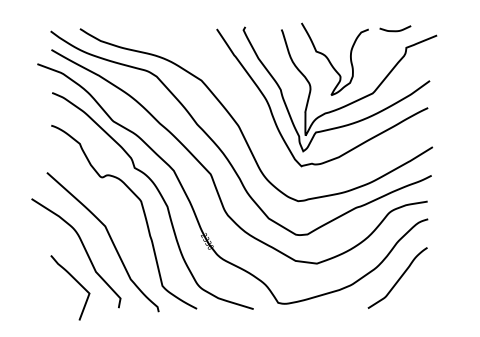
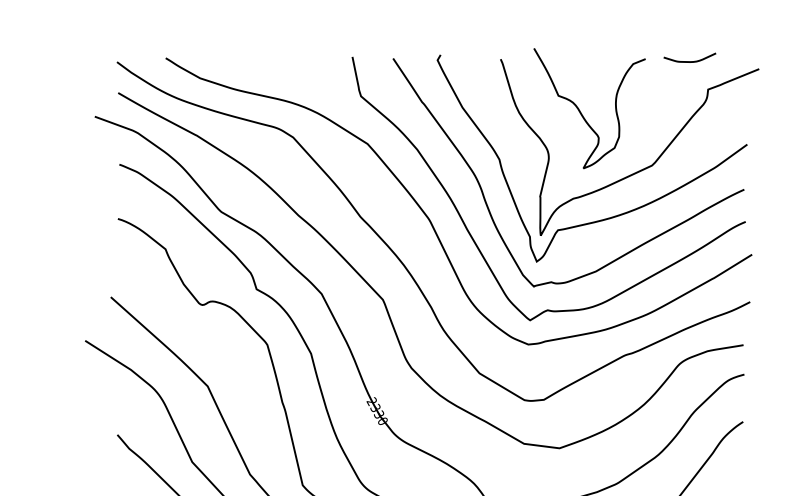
curve: (265, 136) -> (474, 236), added

